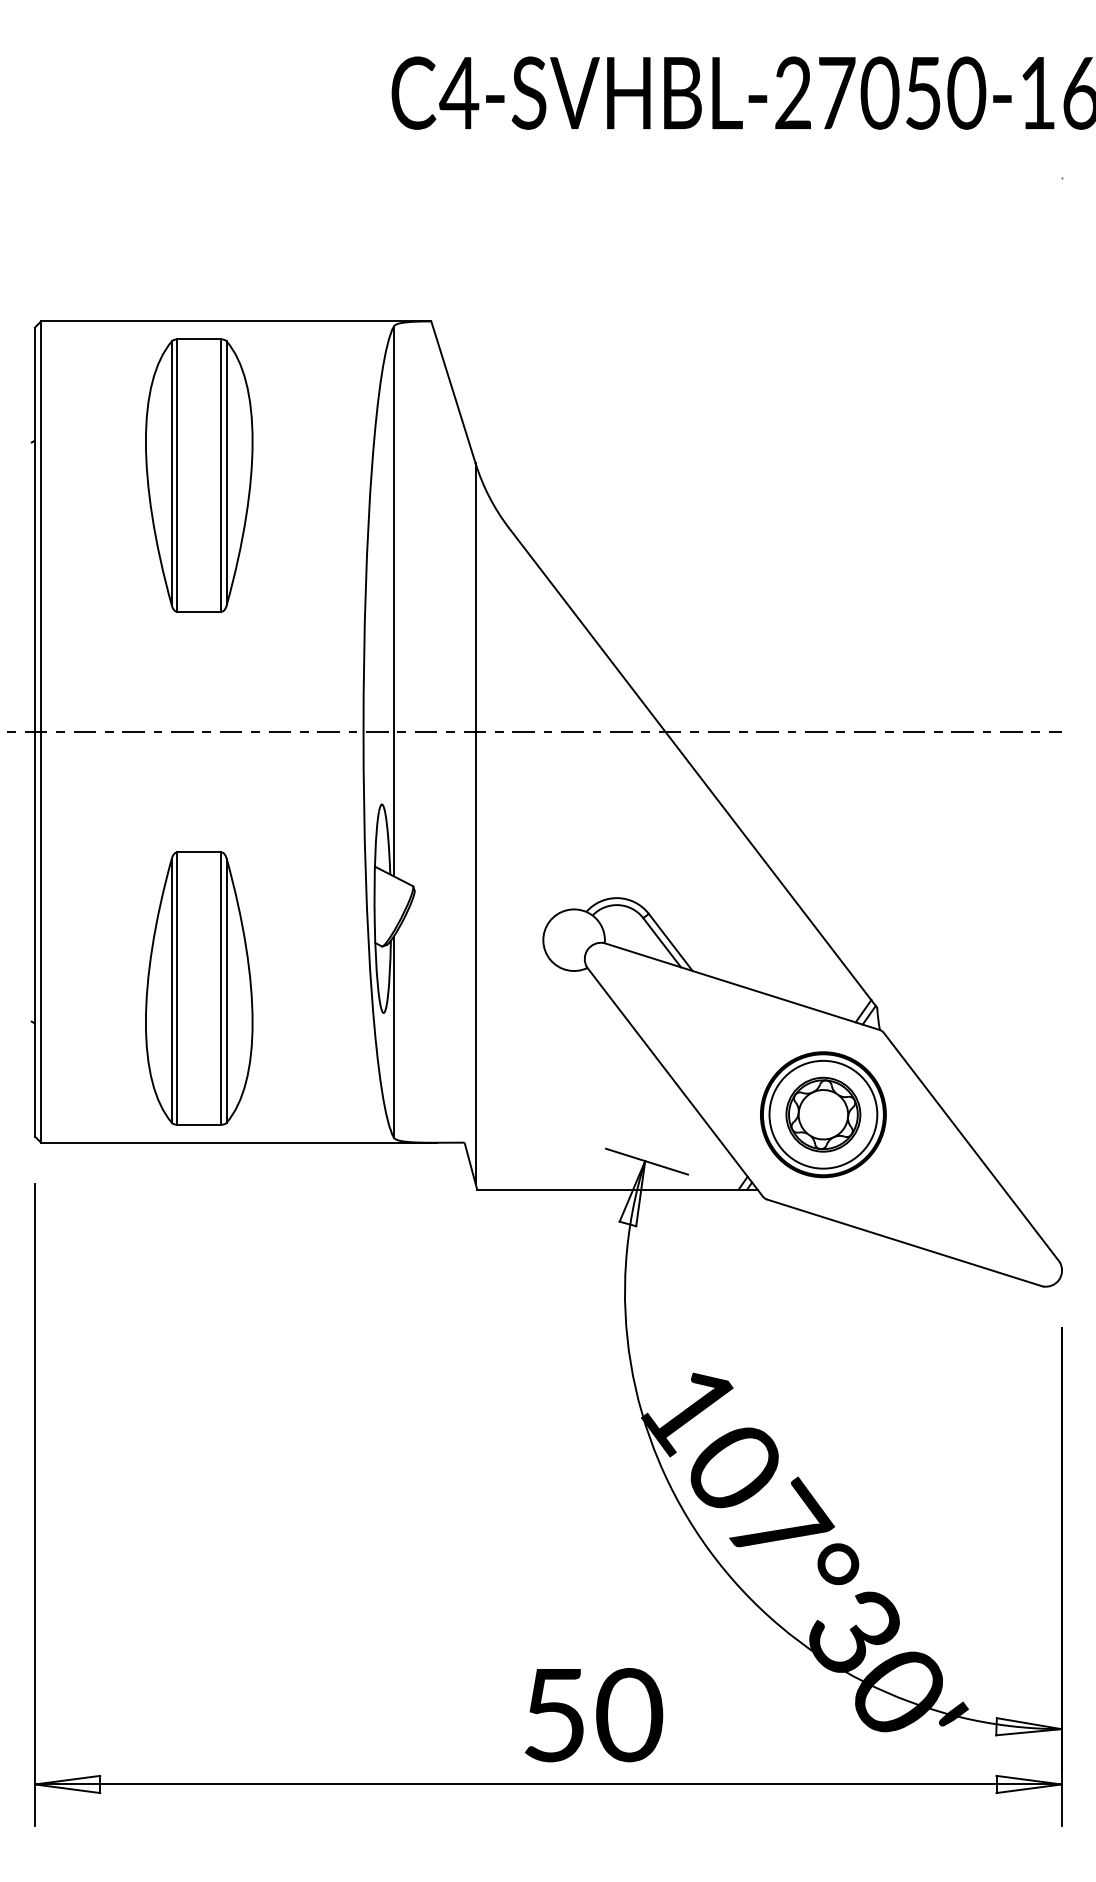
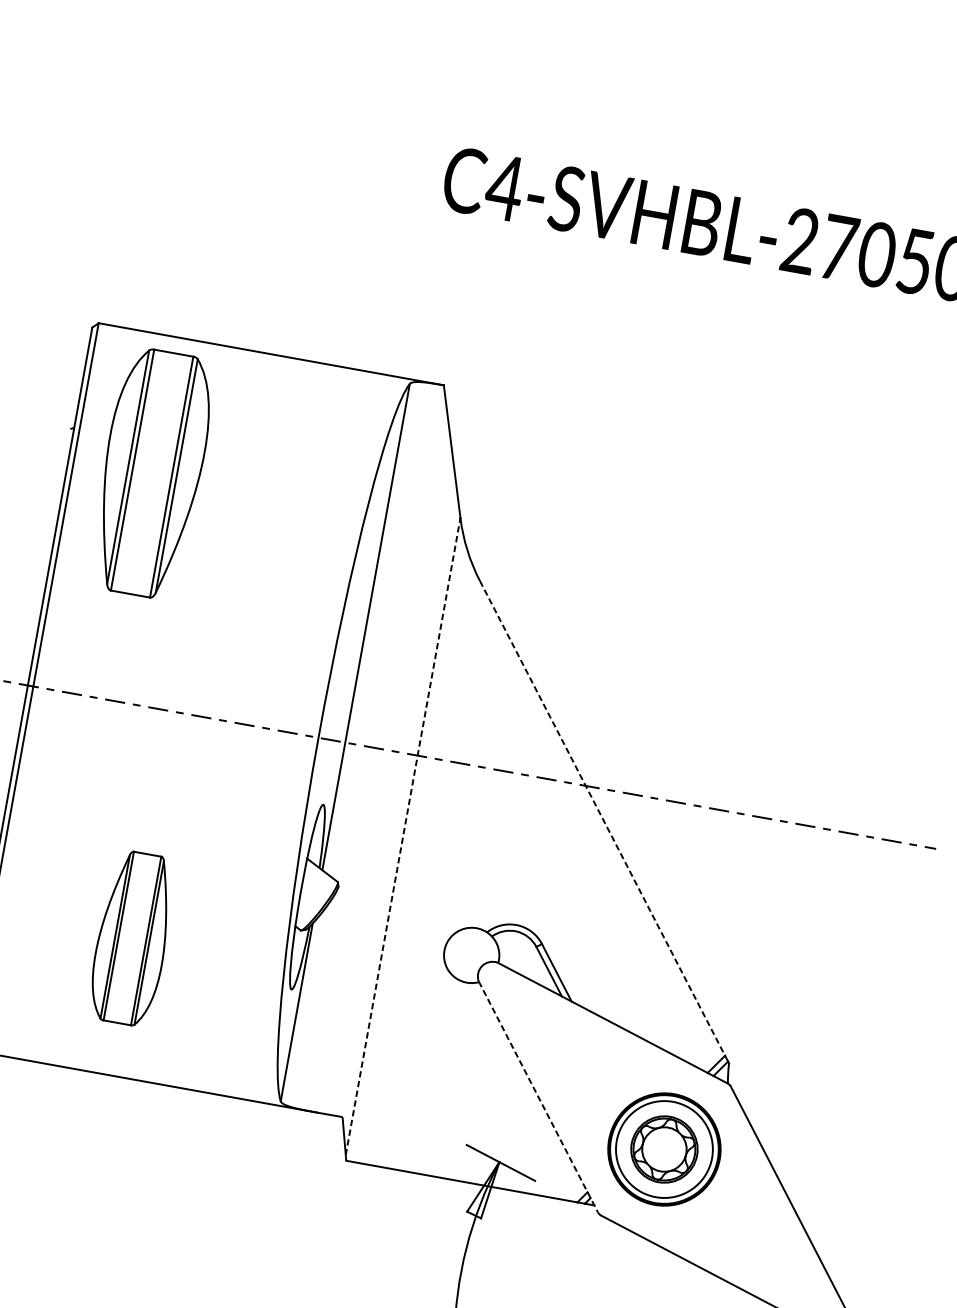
part: (199, 475) -> (152, 473), moved
line: (690, 764) -> (602, 818), solid -> dashed
line: (475, 823) -> (403, 836), solid -> dashed
part: (199, 988) -> (132, 938), size x0.7
line: (675, 1082) -> (538, 1097), solid -> dashed

